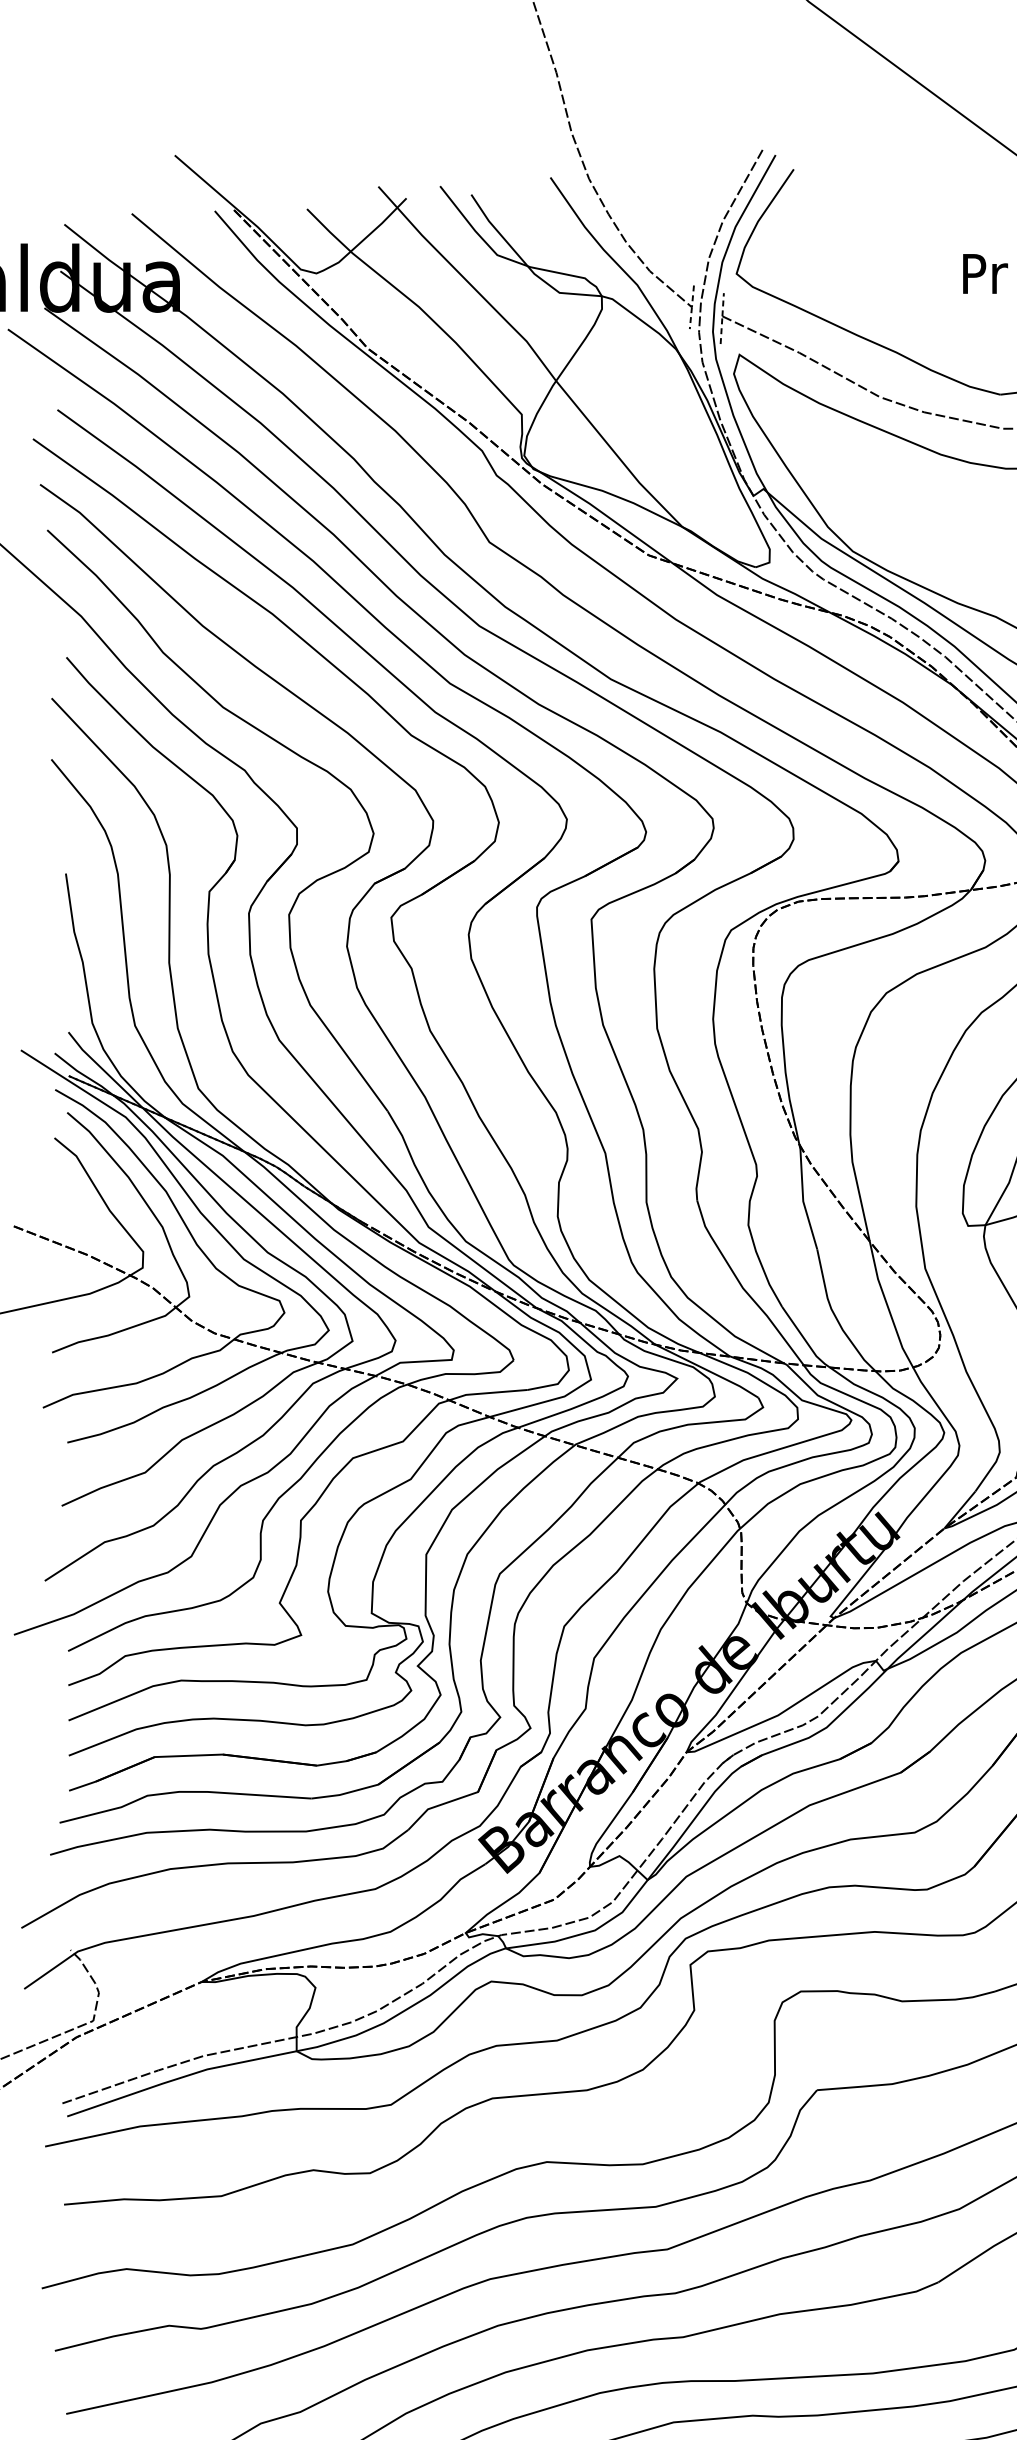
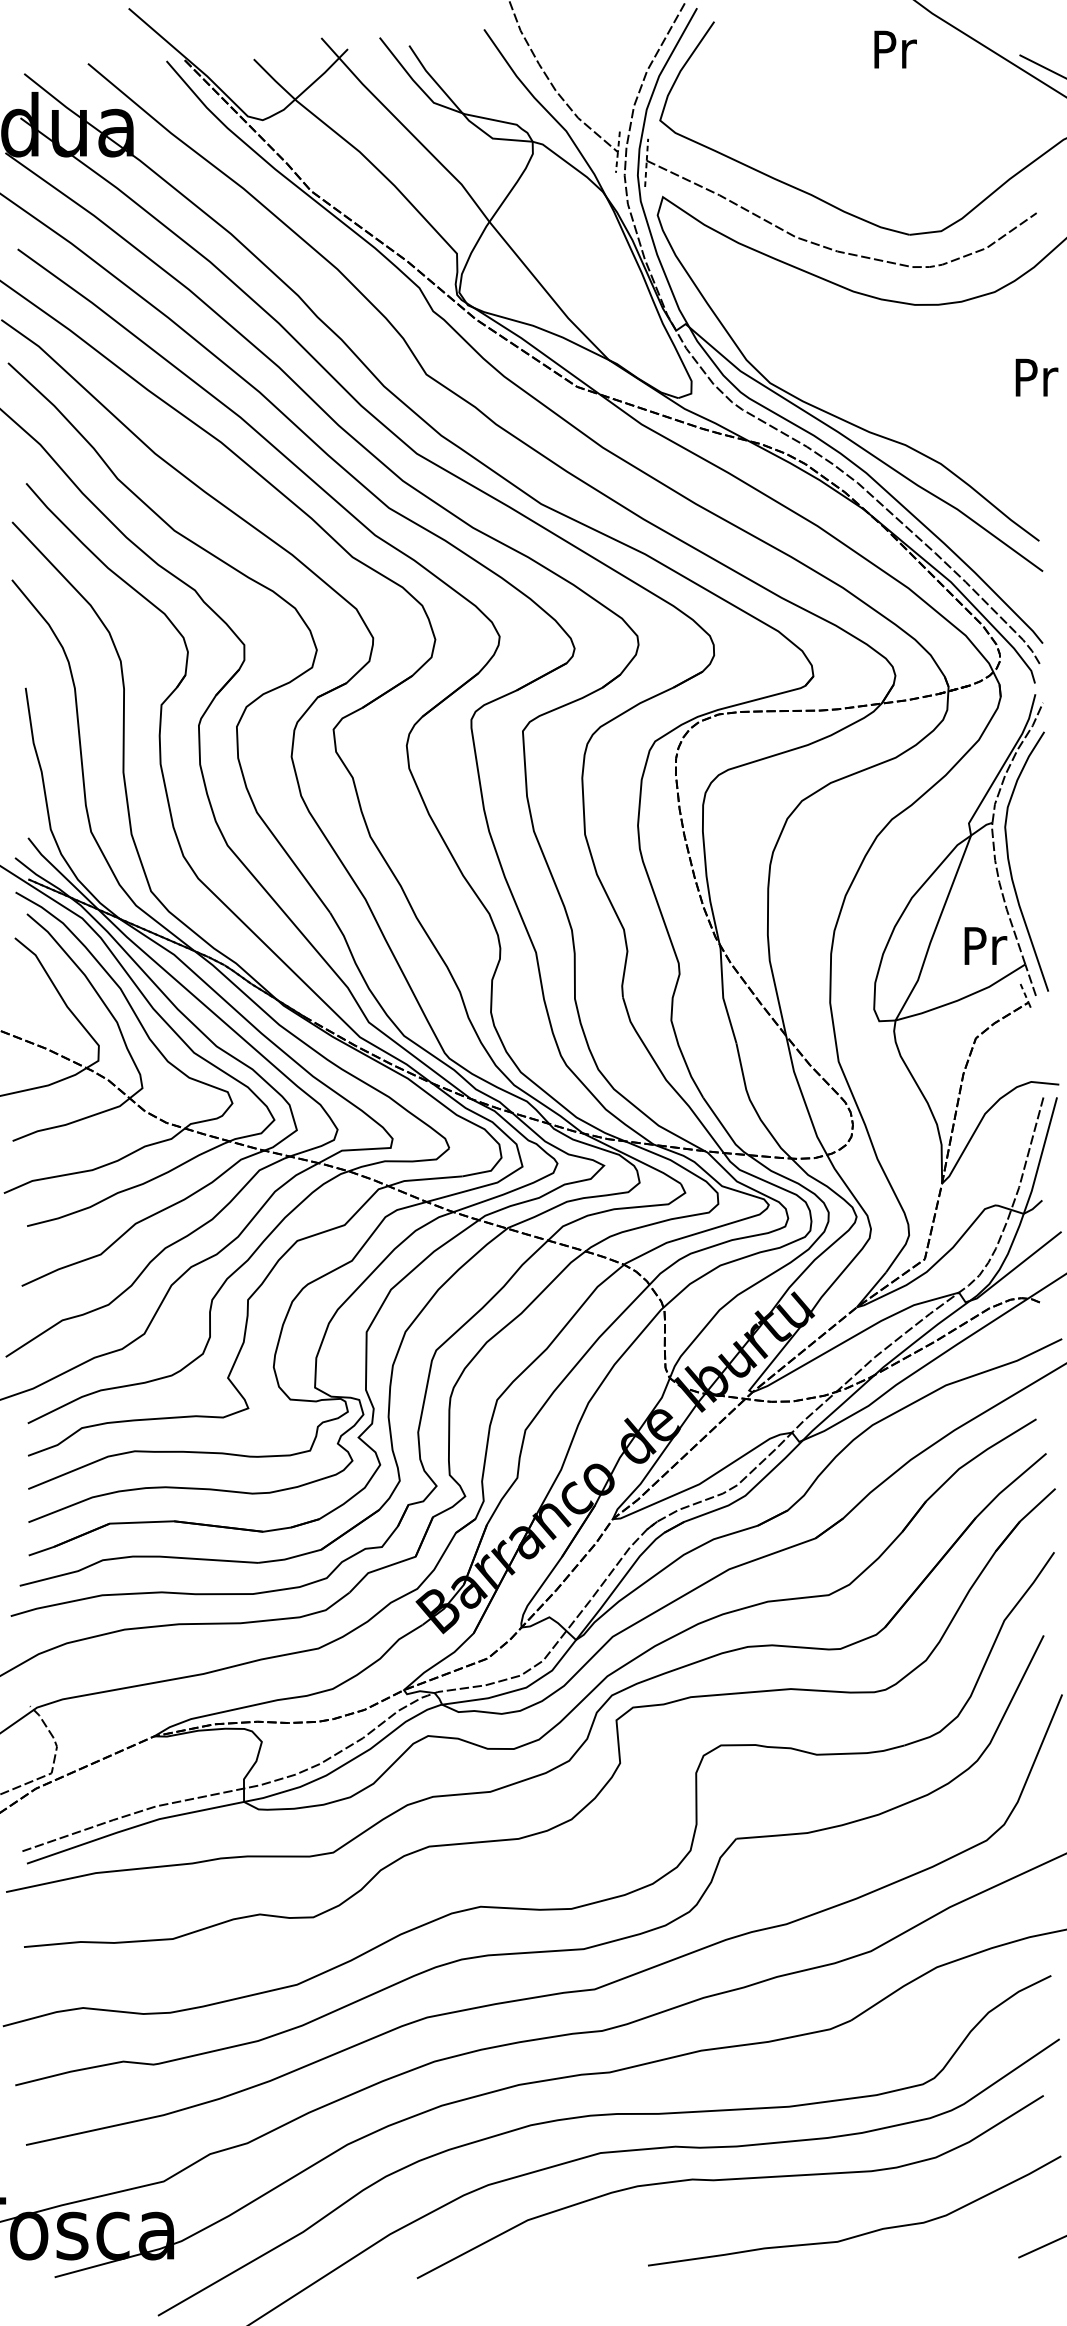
text: (985, 273) -> (895, 49), moved

